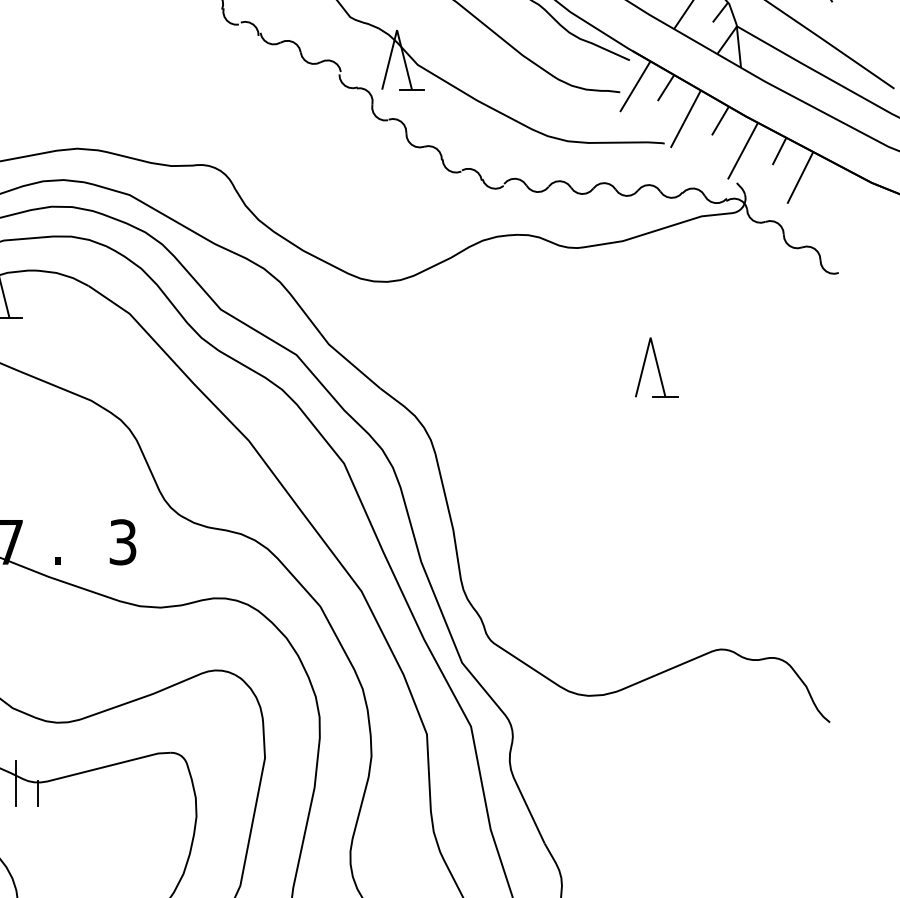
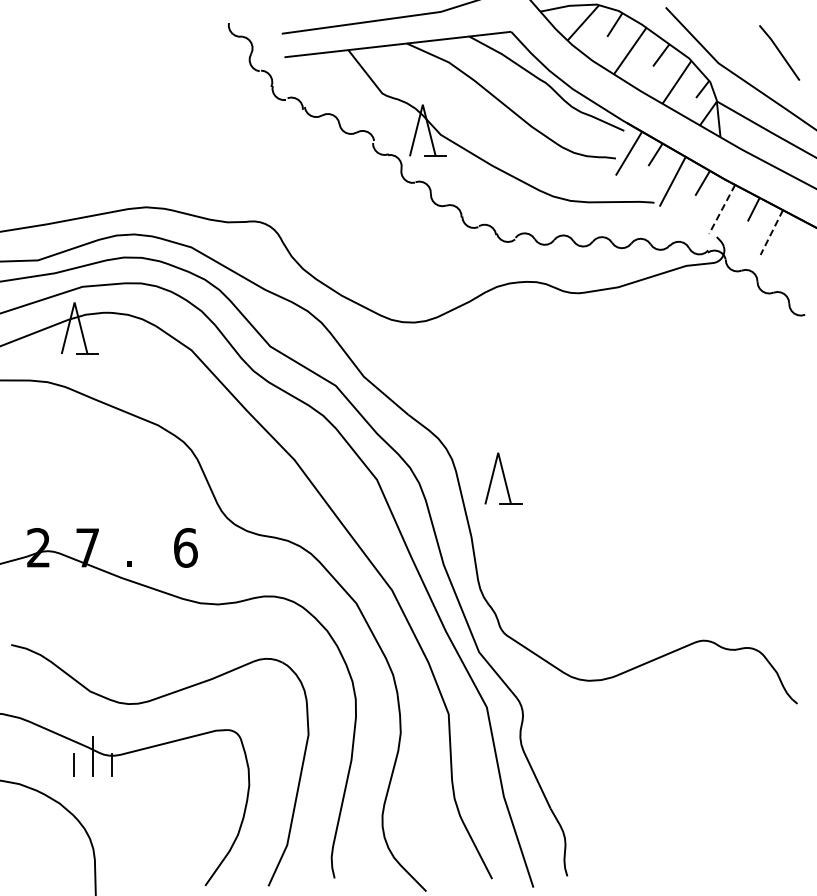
line: (743, 151) -> (722, 209), solid -> dashed
line: (799, 178) -> (771, 233), solid -> dashed
part: (656, 367) -> (503, 478), moved
text: (122, 541) -> (185, 547), 3 -> 6

